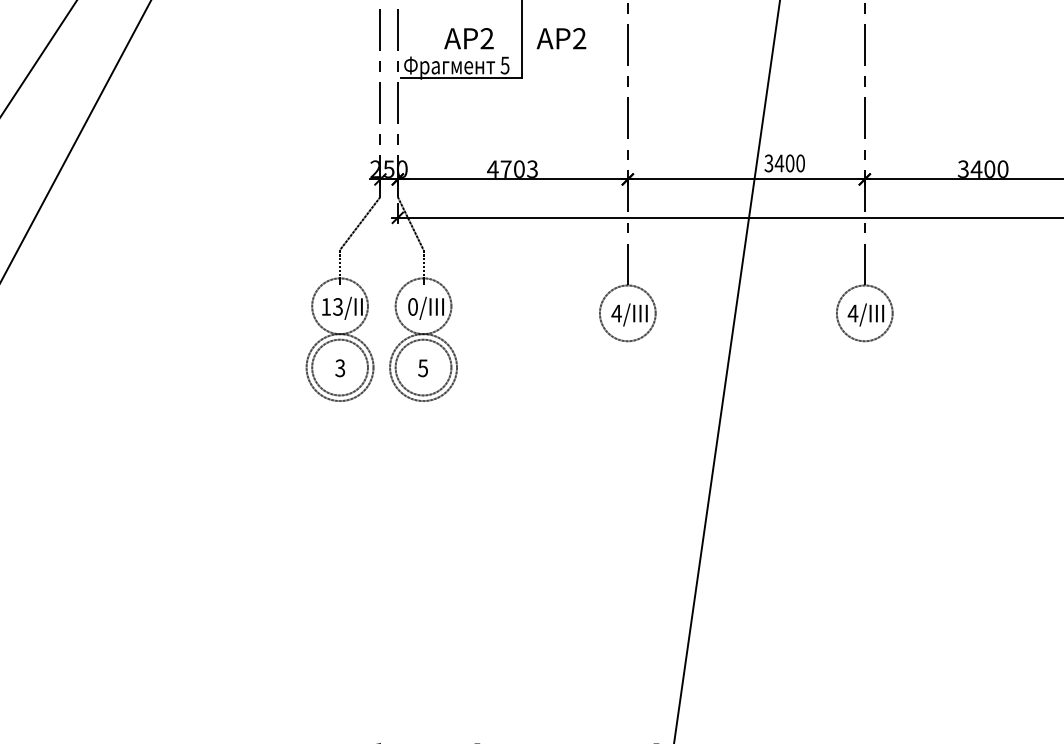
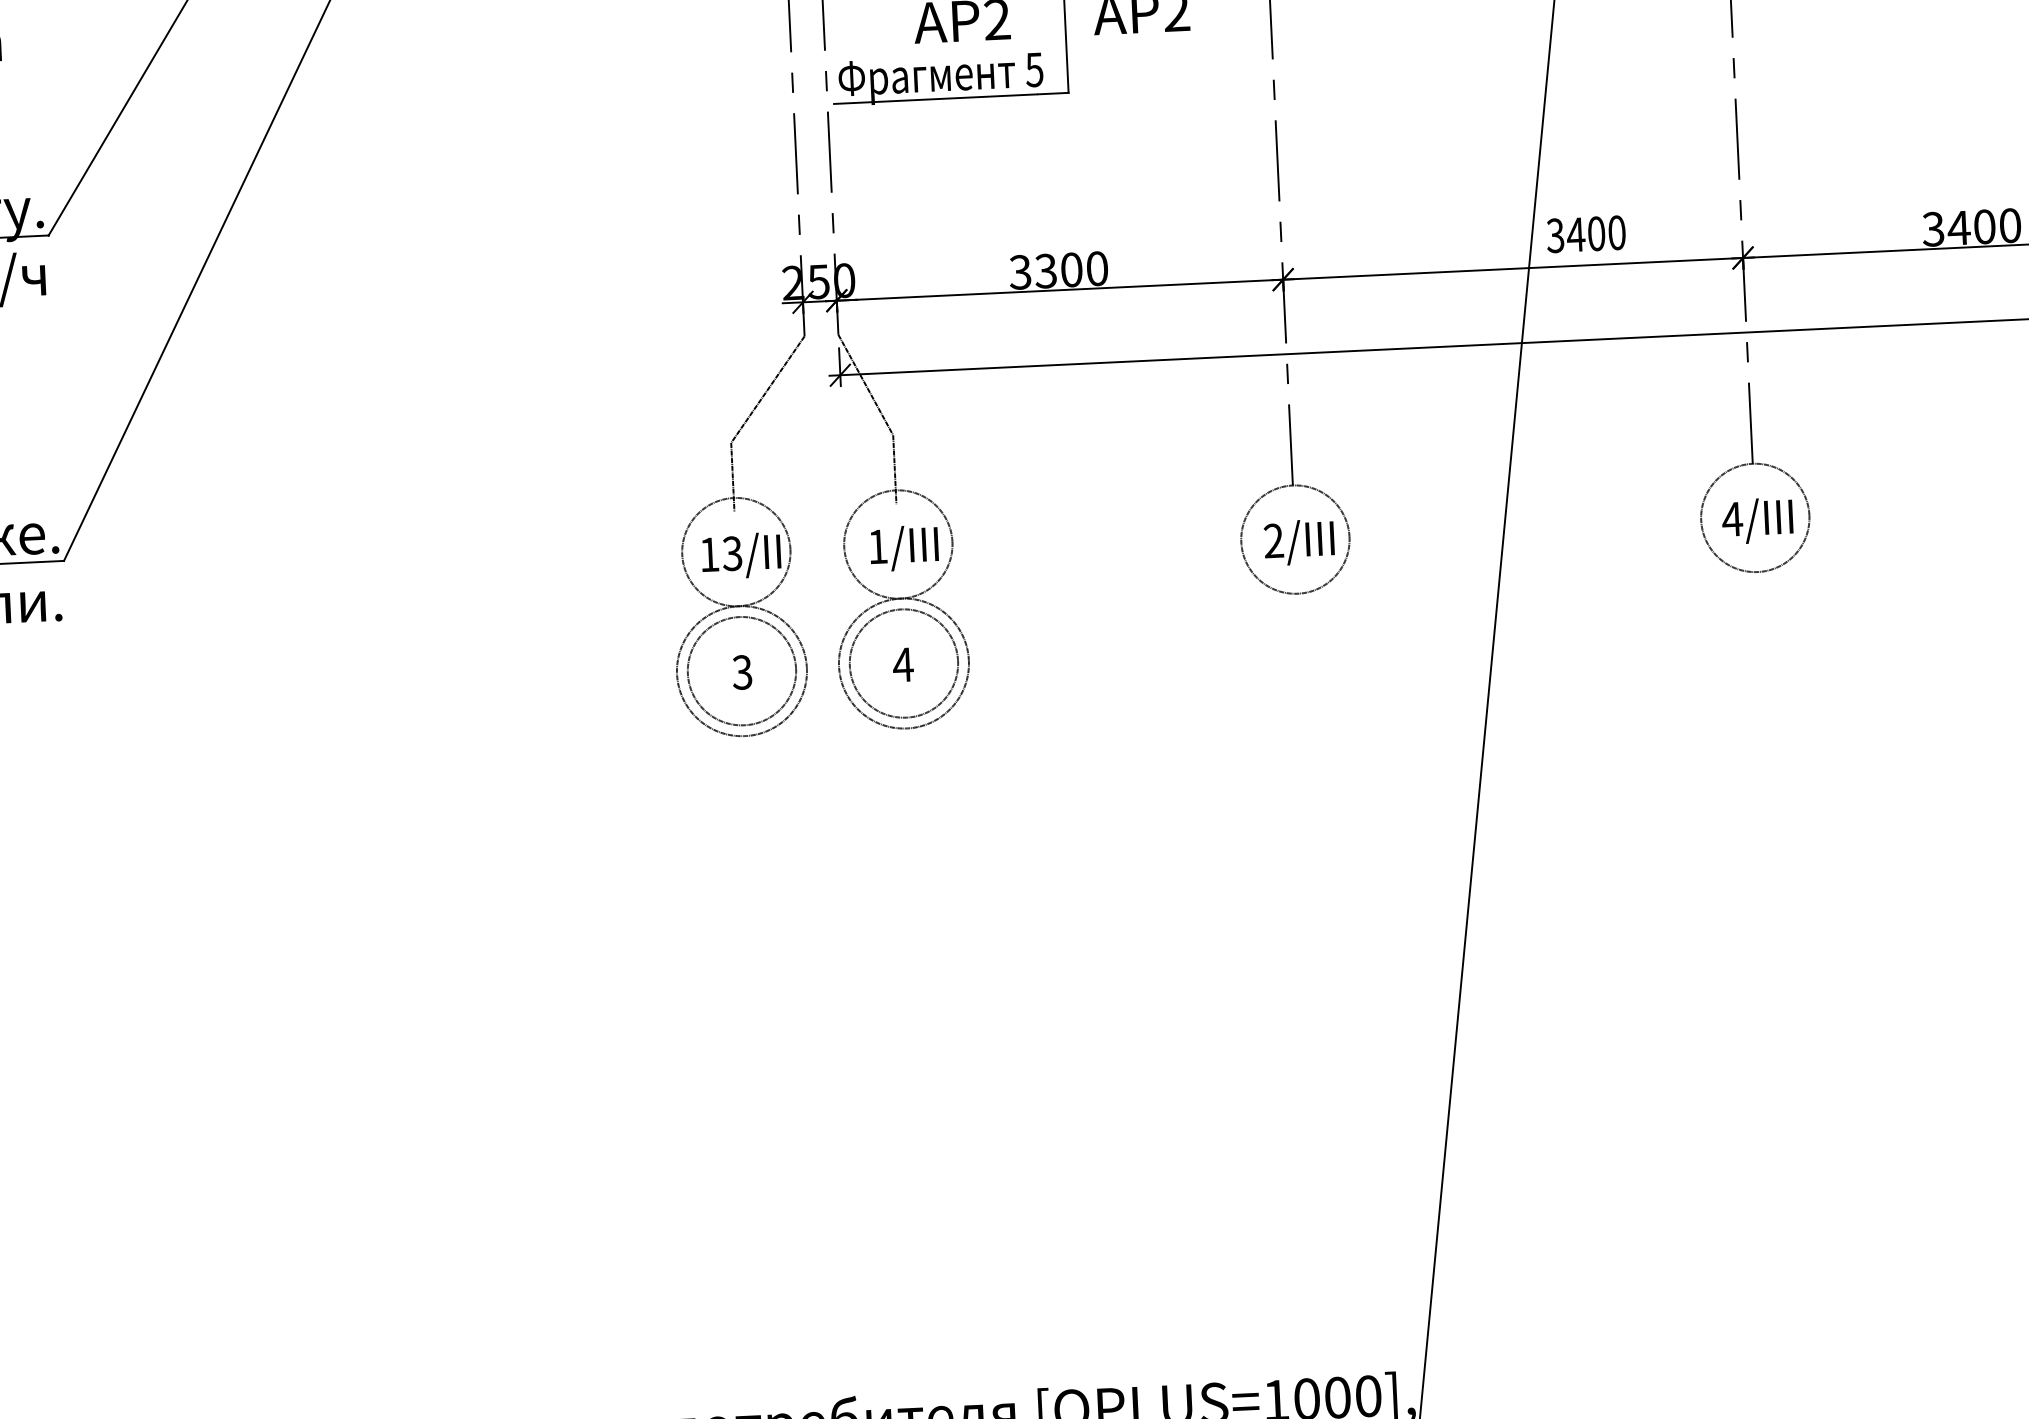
text: (512, 168) -> (1058, 269), 4703 -> 3300
text: (412, 306) -> (876, 545), 0/III -> 1/III
text: (616, 313) -> (1273, 540), 4/III -> 2/III
text: (422, 368) -> (902, 665), 5 -> 4

